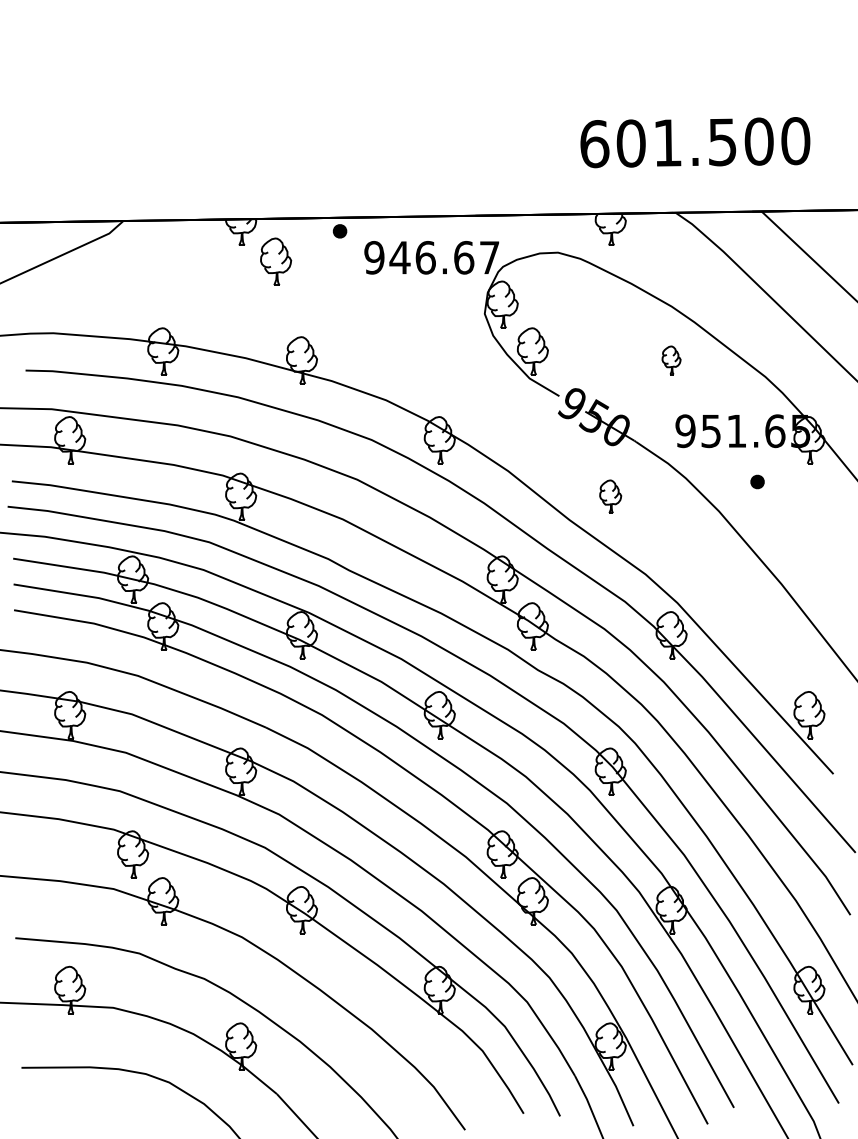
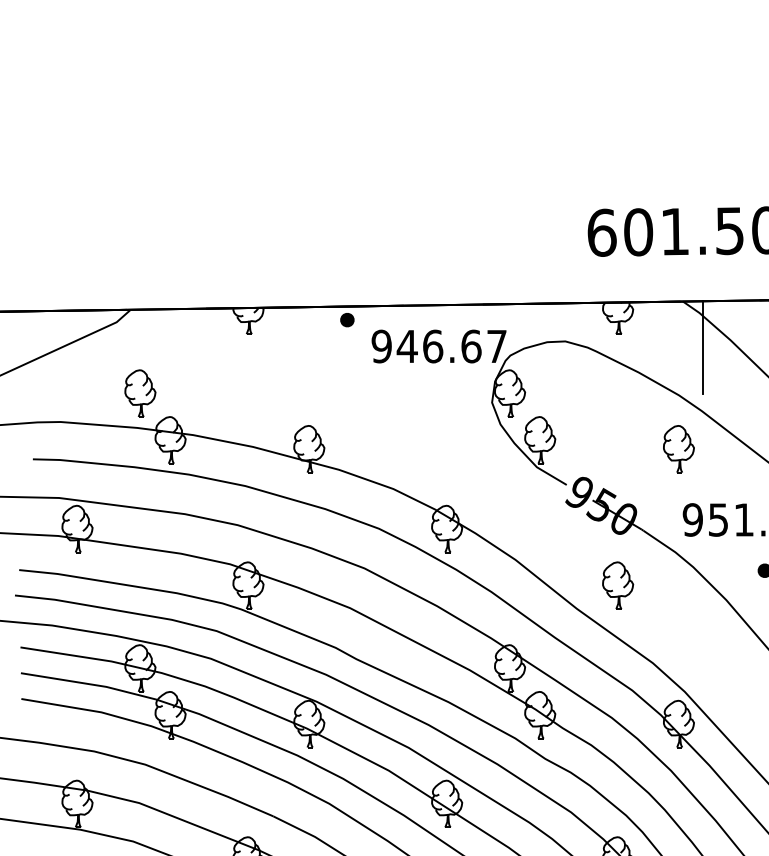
line: (695, 258) -> (702, 347), added
part: (276, 261) -> (140, 393), moved
part: (671, 360) -> (678, 449), size x1.67
part: (610, 496) -> (617, 585), size x1.43

